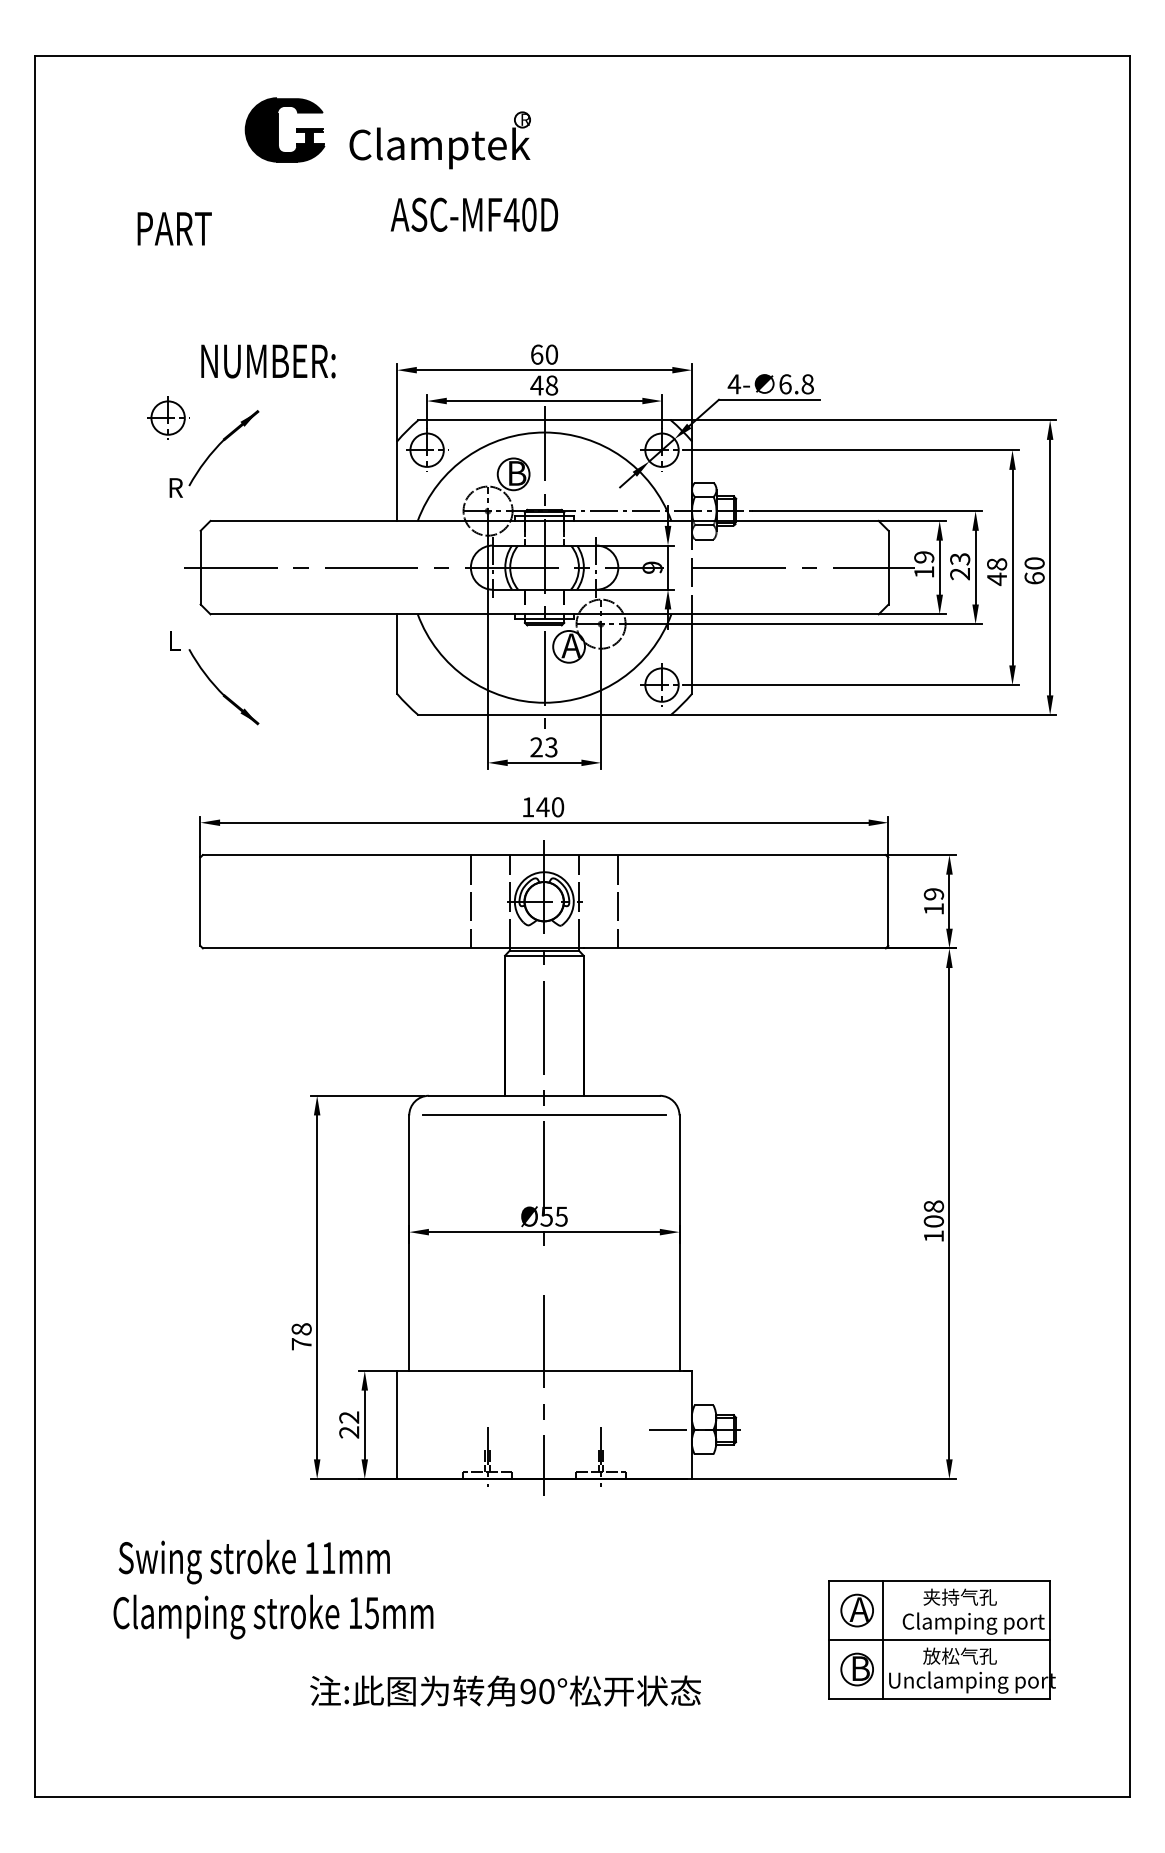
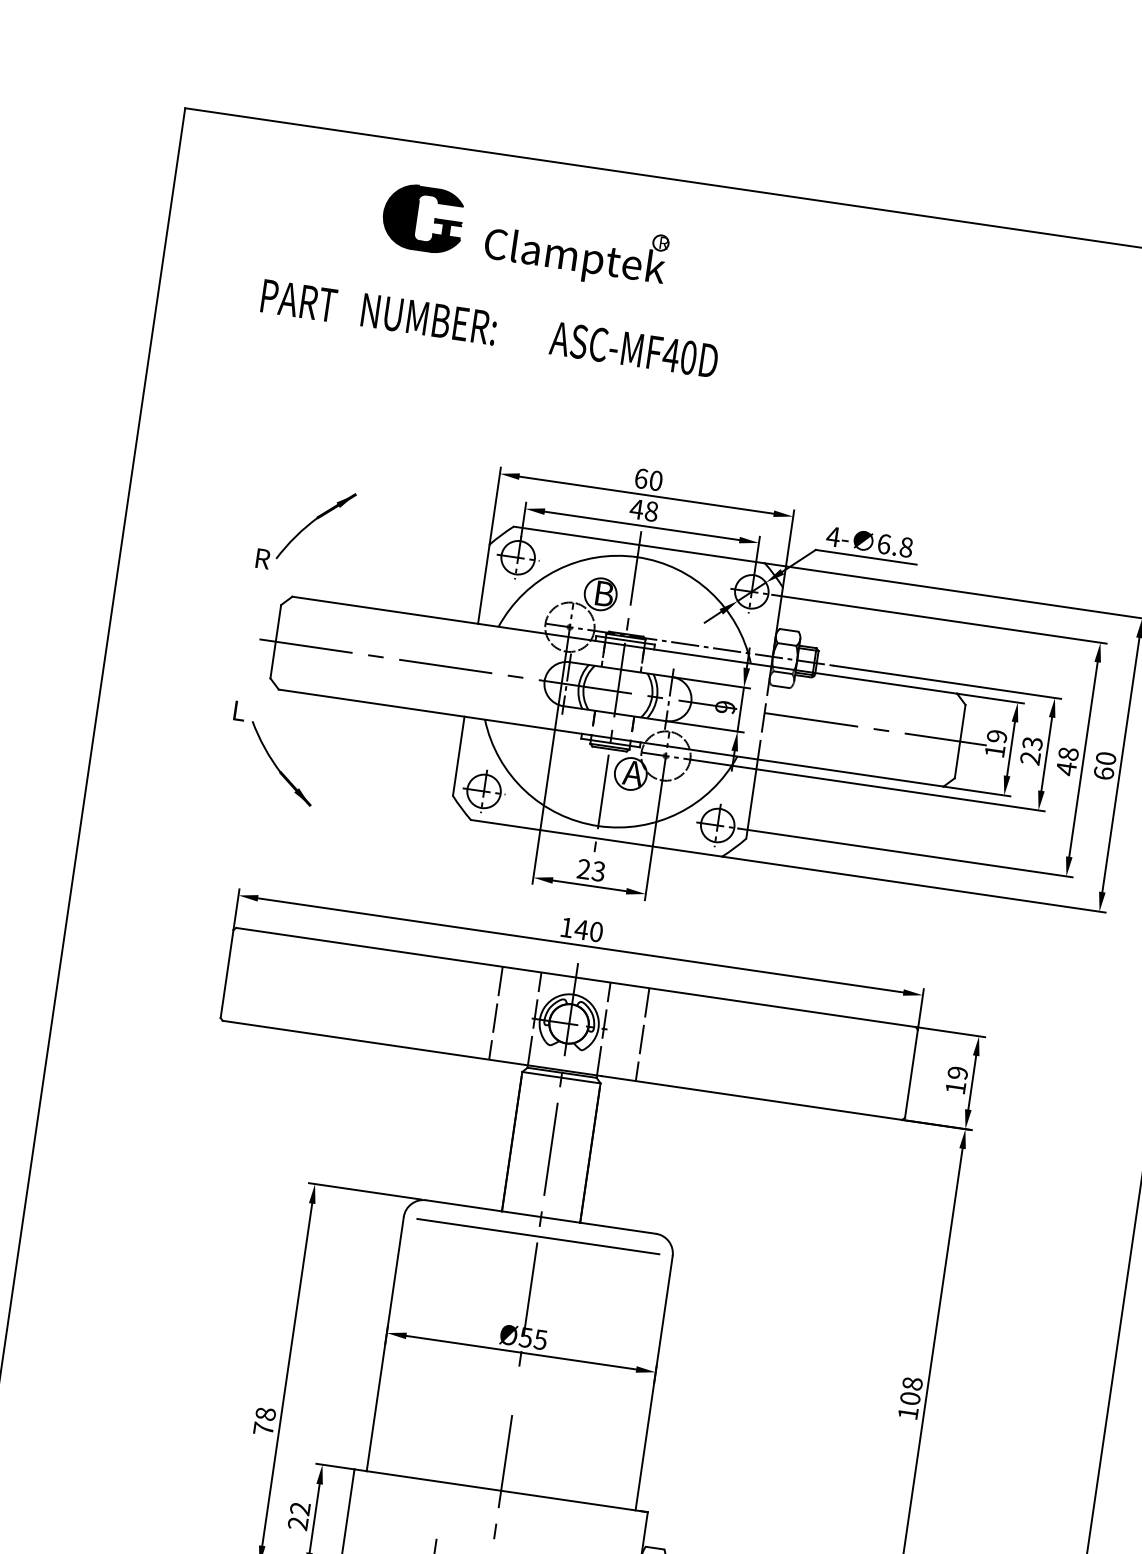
text: (474, 214) -> (634, 349), moved
text: (268, 361) -> (429, 319), moved
part: (168, 417) -> (484, 790), moved

